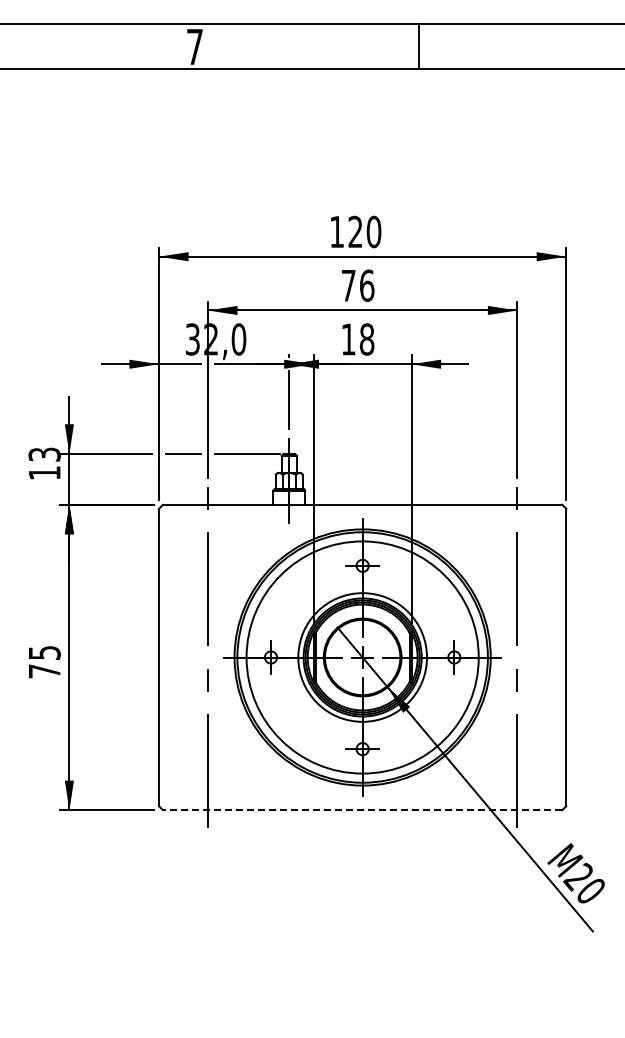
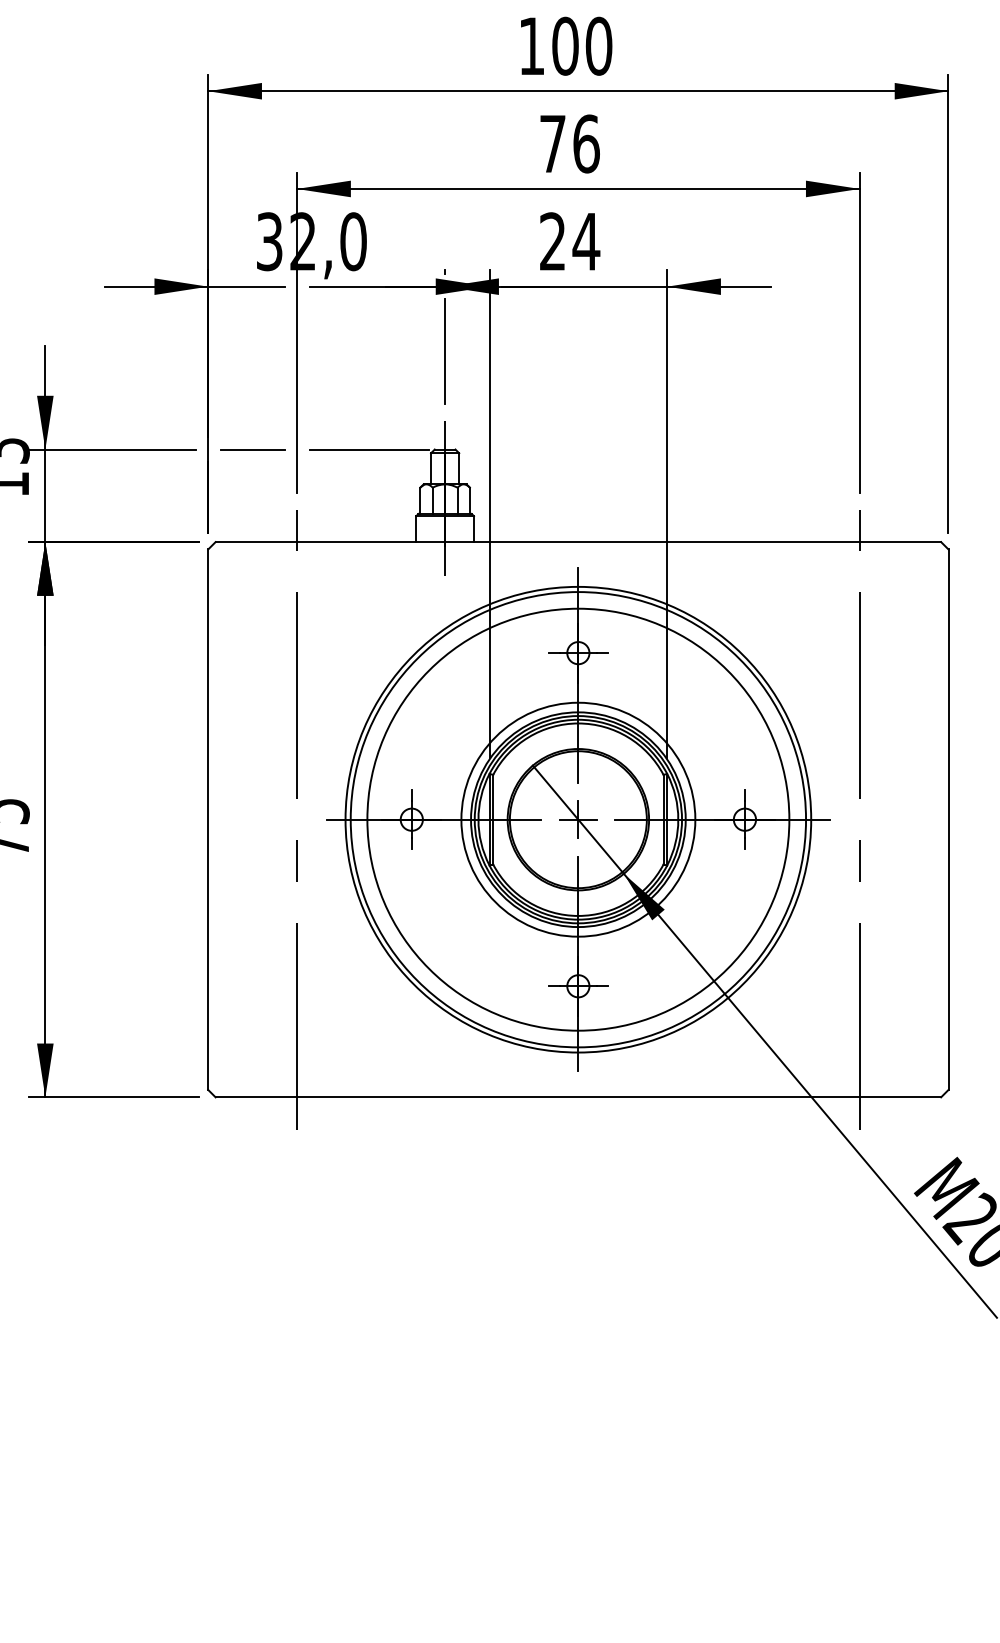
text: (355, 231) -> (565, 45), 120 -> 100
text: (357, 339) -> (568, 241), 18 -> 24
line: (362, 810) -> (578, 1097), dashed -> solid

